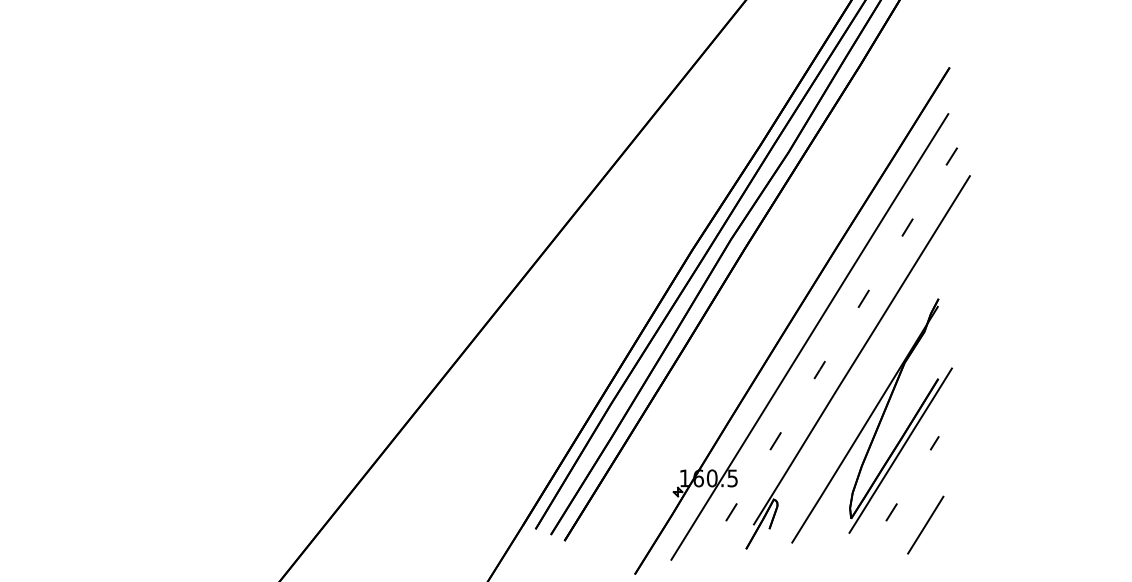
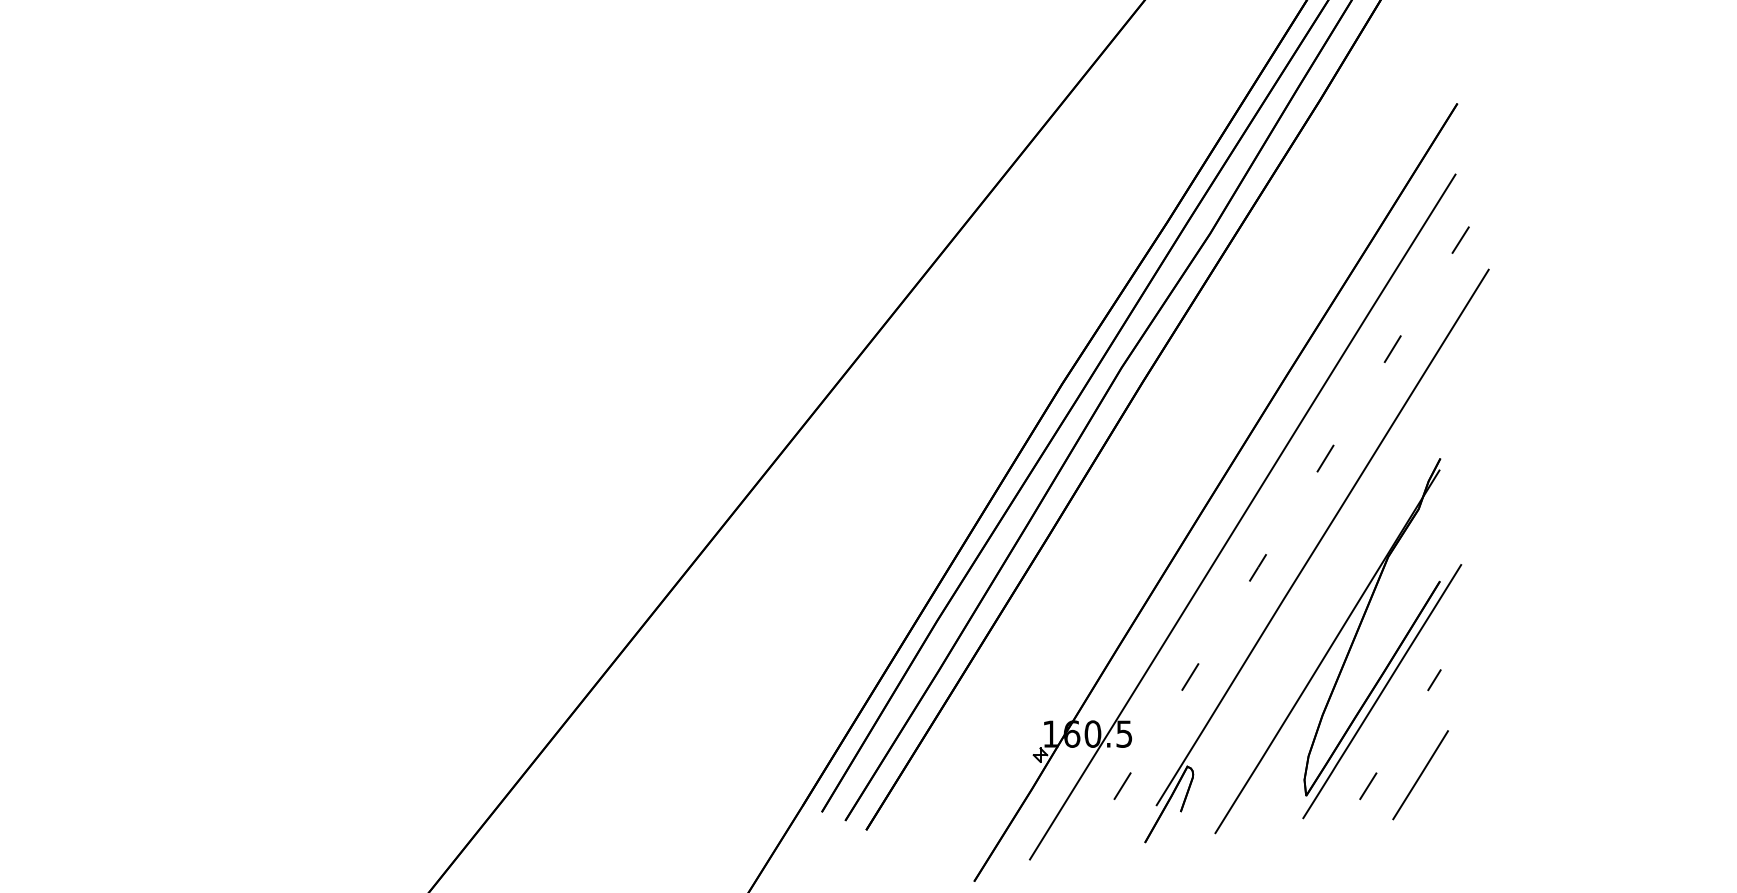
line: (925, 524) -> (1420, 774), moved

